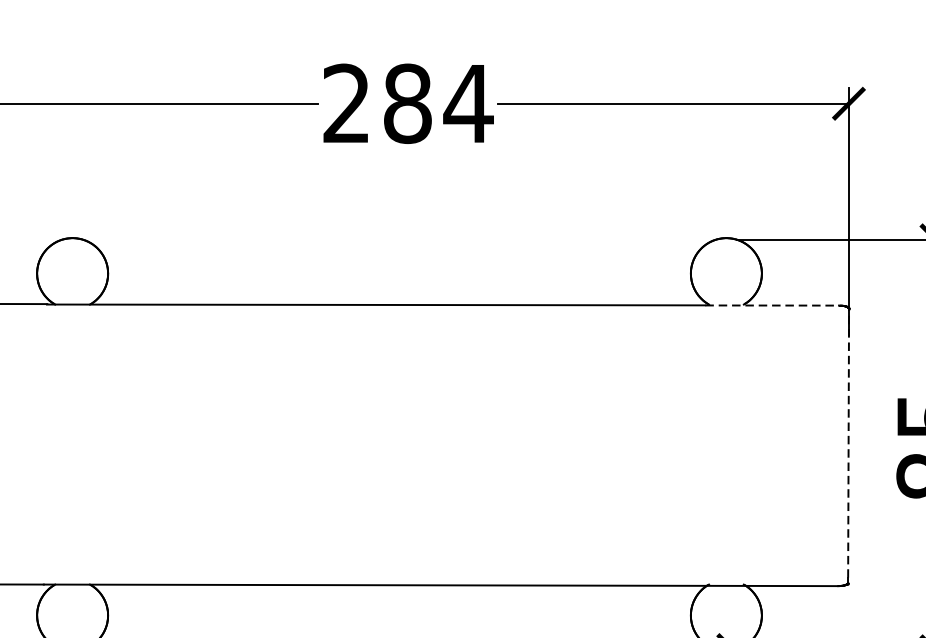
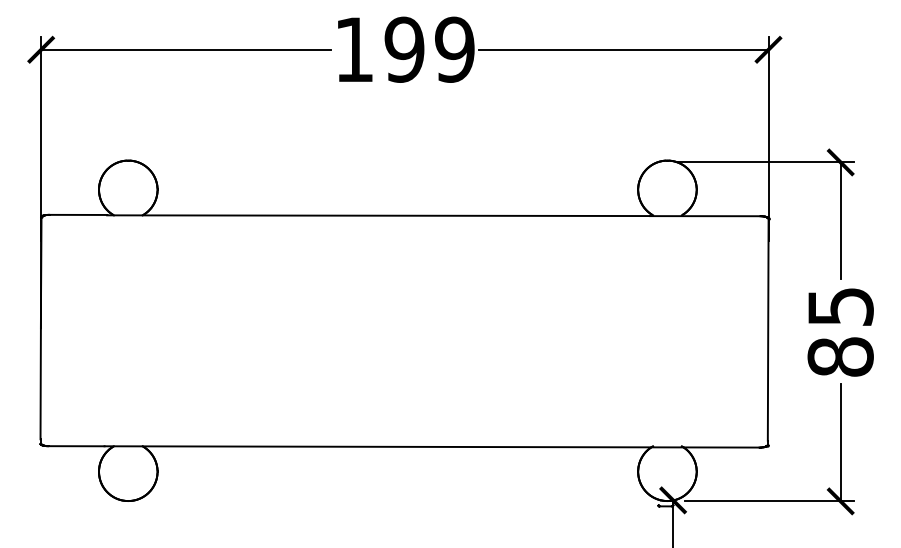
text: (408, 103) -> (405, 49), 284 -> 199
line: (772, 305) -> (705, 216), dashed -> solid
line: (848, 442) -> (768, 329), dashed -> solid

